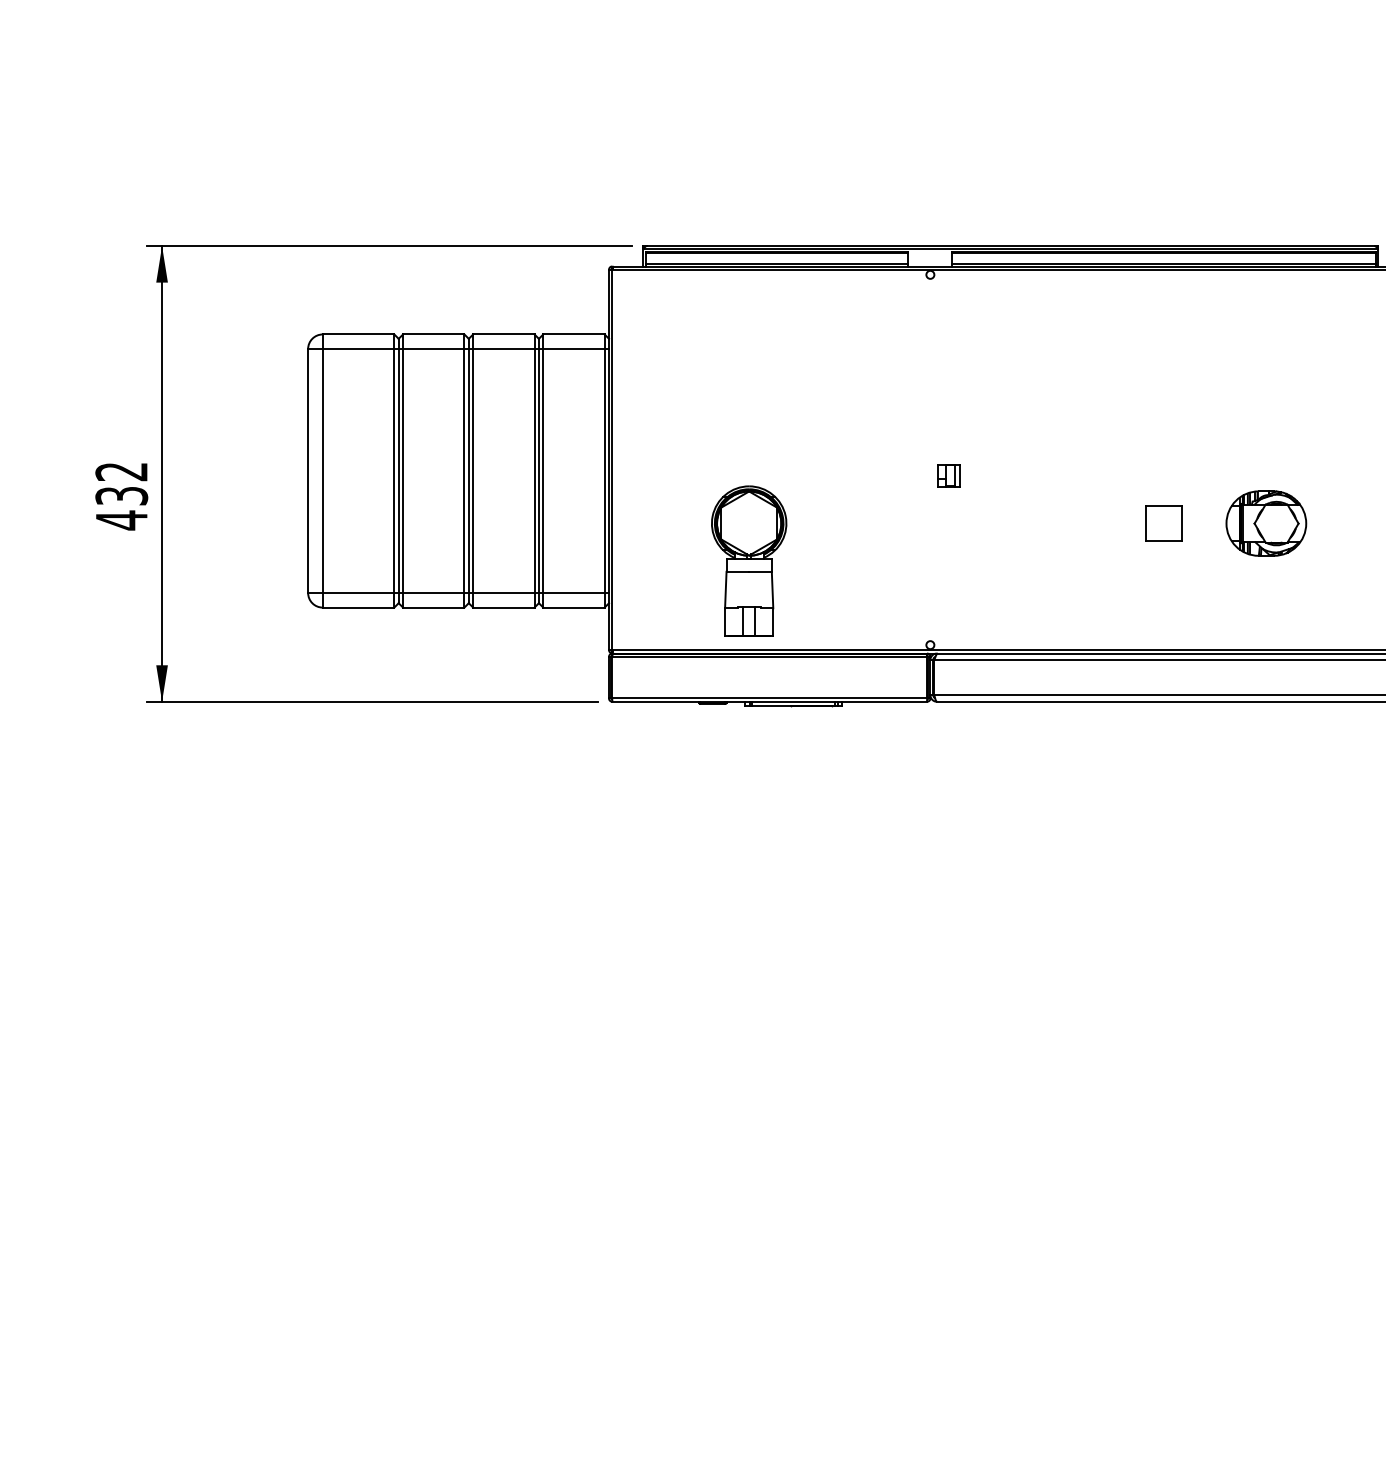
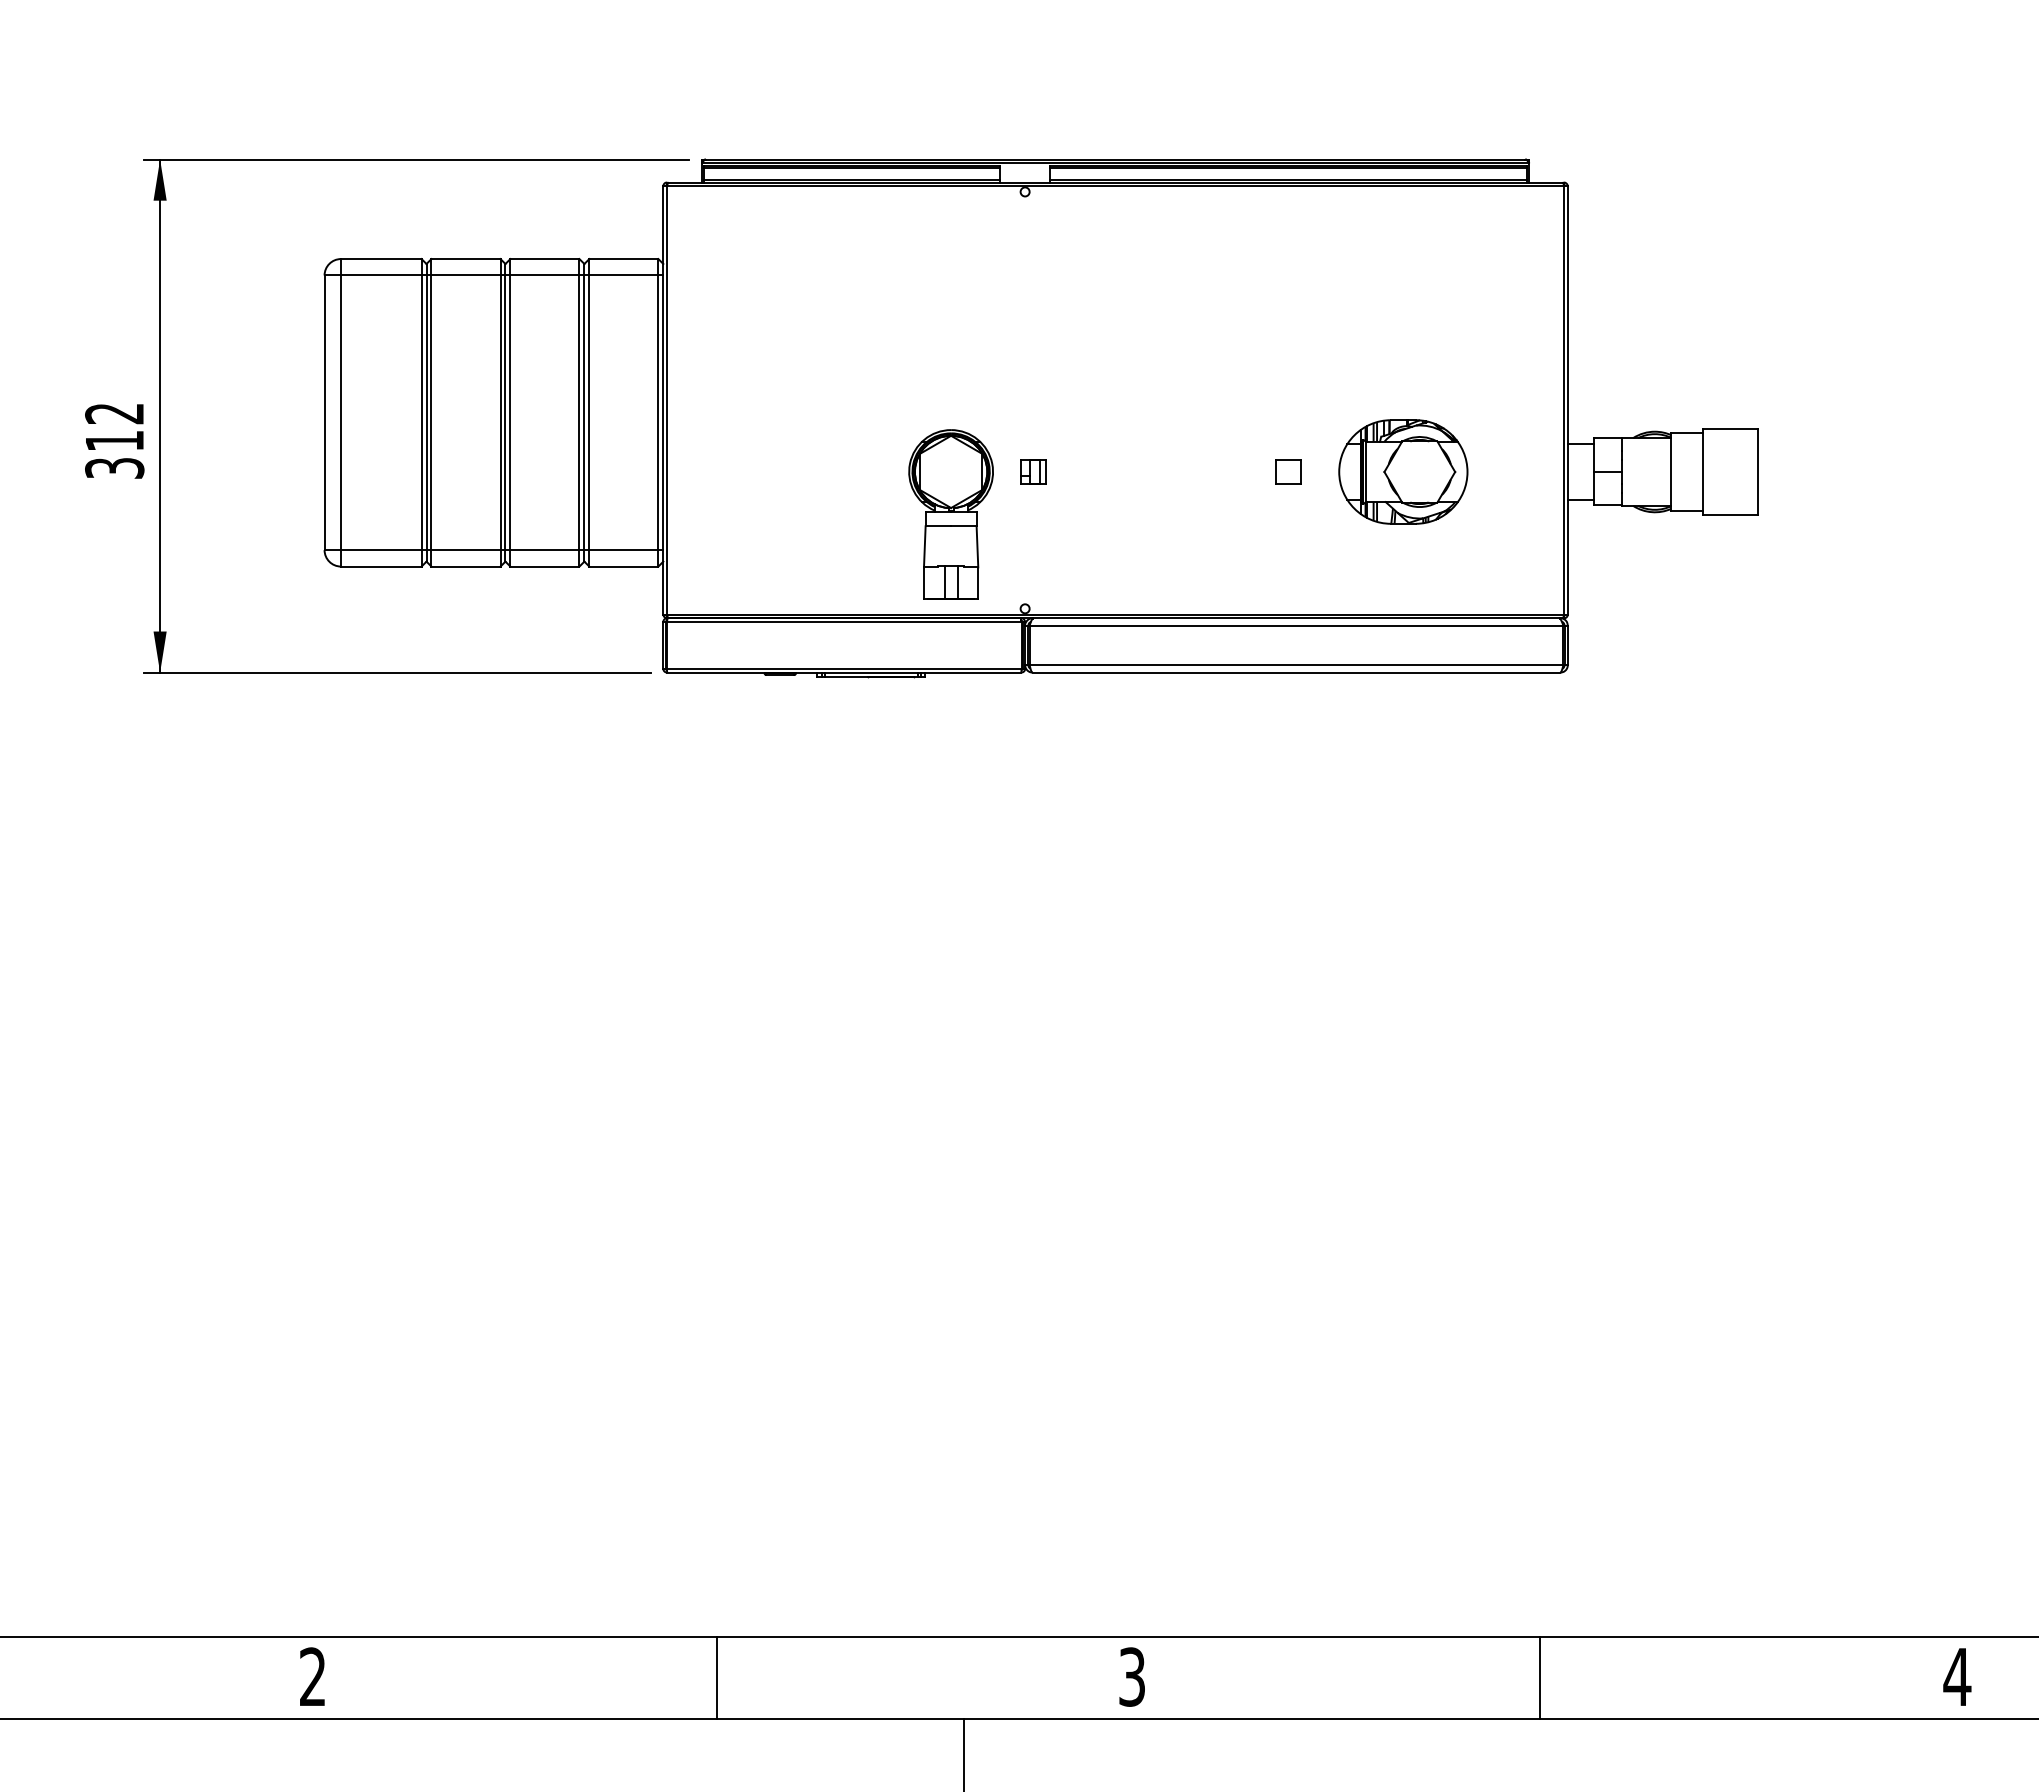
part: (949, 475) -> (1033, 471), moved
text: (121, 508) -> (114, 454), 432 -> 312
part: (1164, 523) -> (1288, 471), size x0.62
part: (1266, 523) -> (1403, 471), size x1.43
part: (748, 561) -> (950, 514), moved

